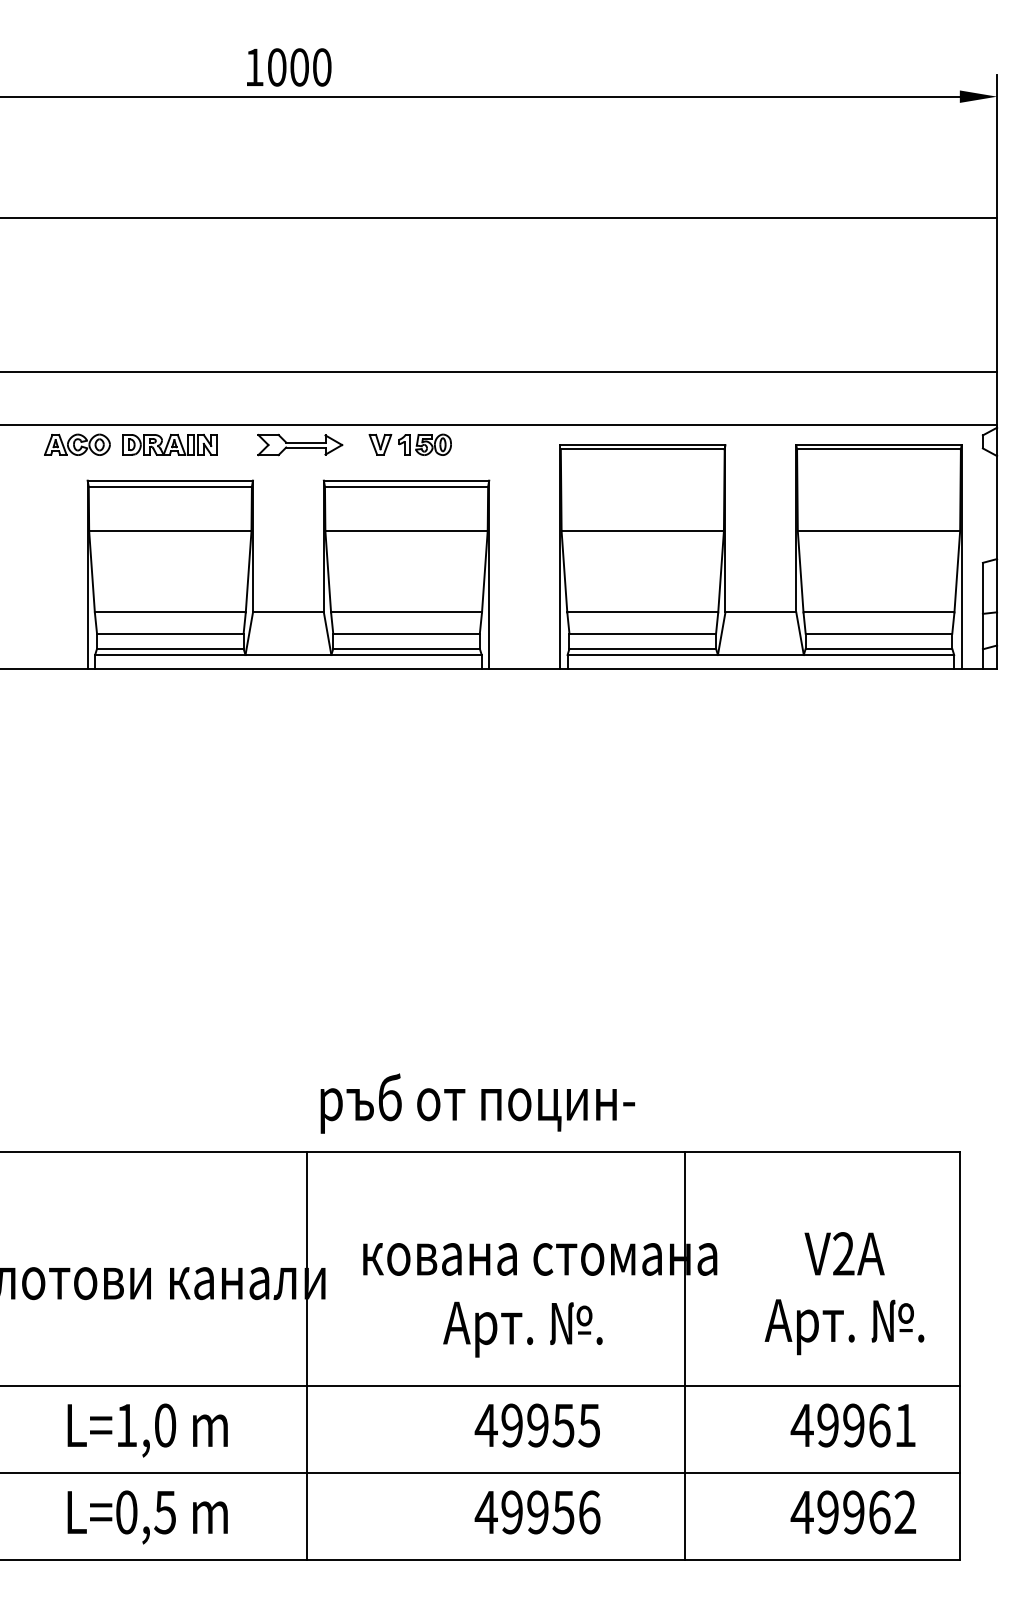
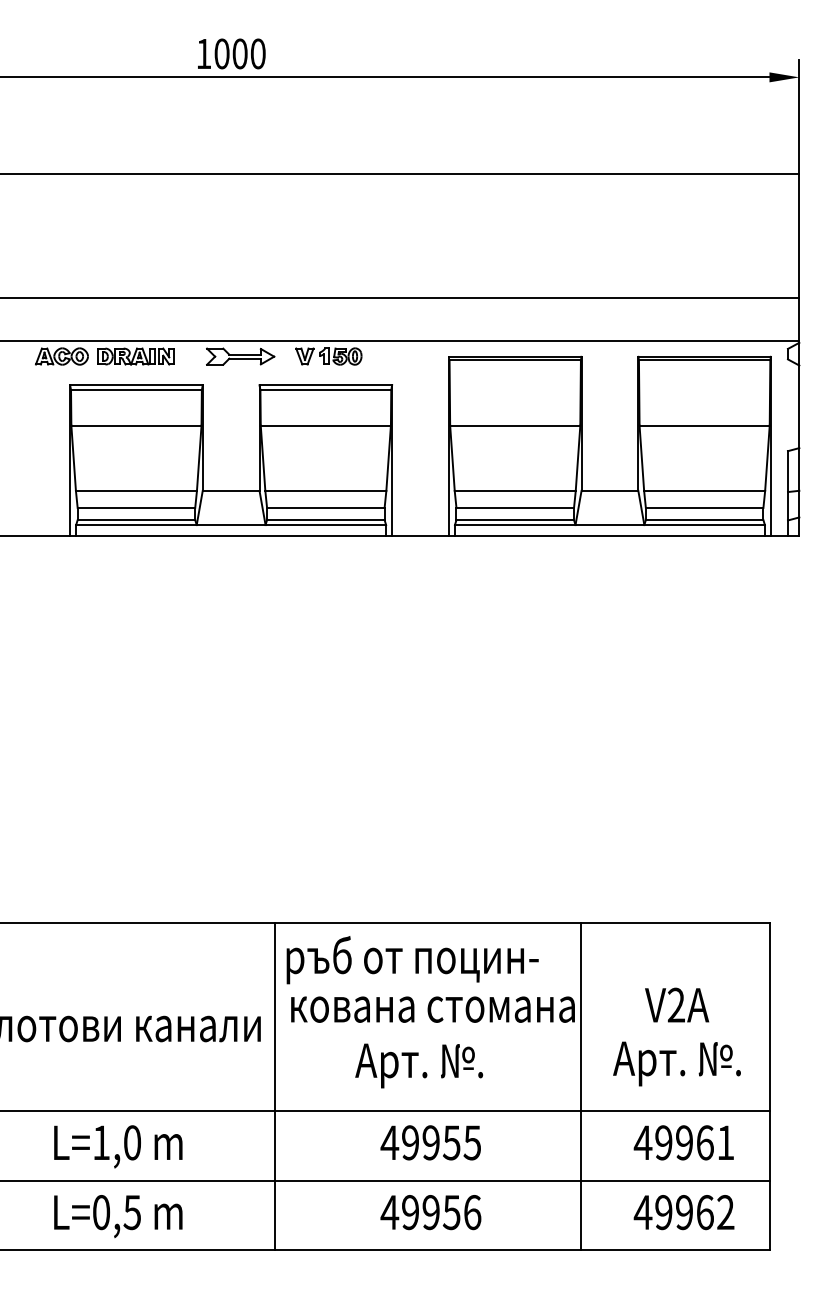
text: (477, 1103) -> (412, 960), moved
line: (306, 1355) -> (274, 1086), moved
line: (685, 1355) -> (581, 1086), moved

